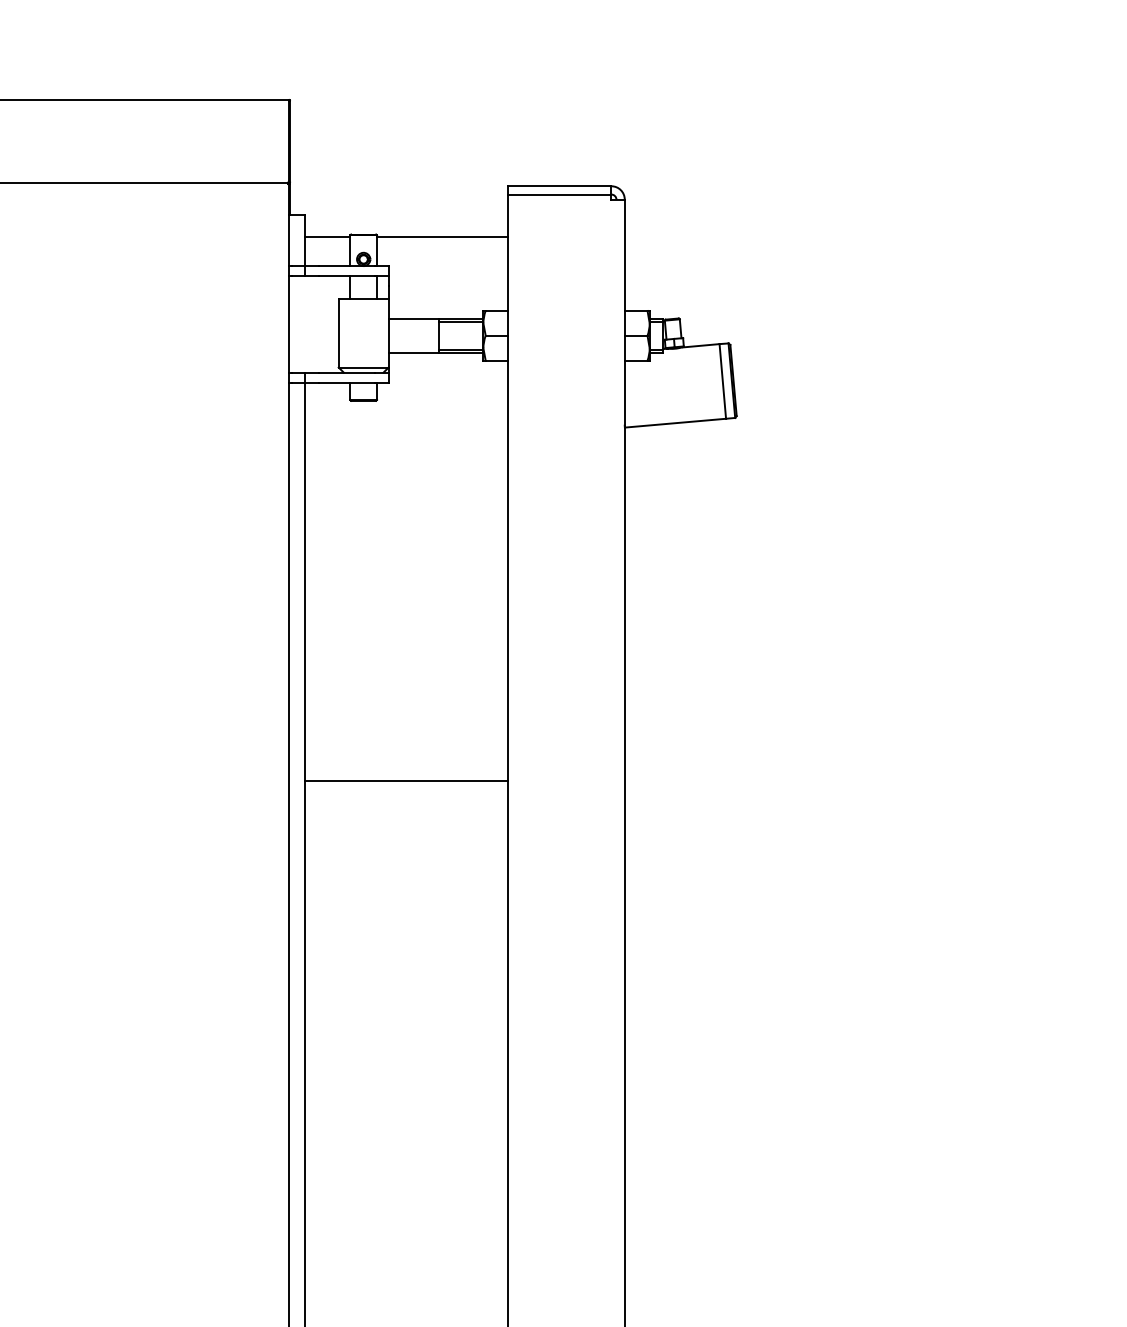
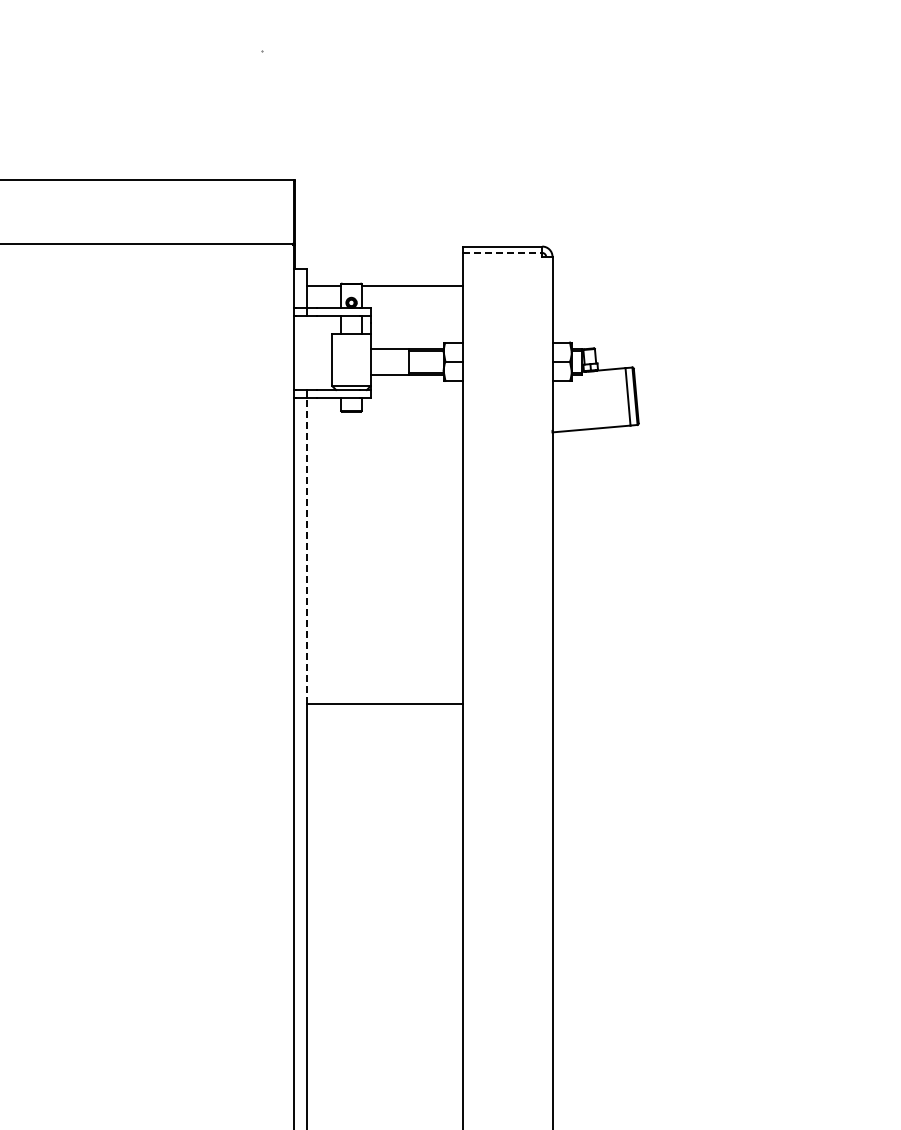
line: (559, 193) -> (502, 252), solid -> dashed
line: (305, 580) -> (306, 550), solid -> dashed

